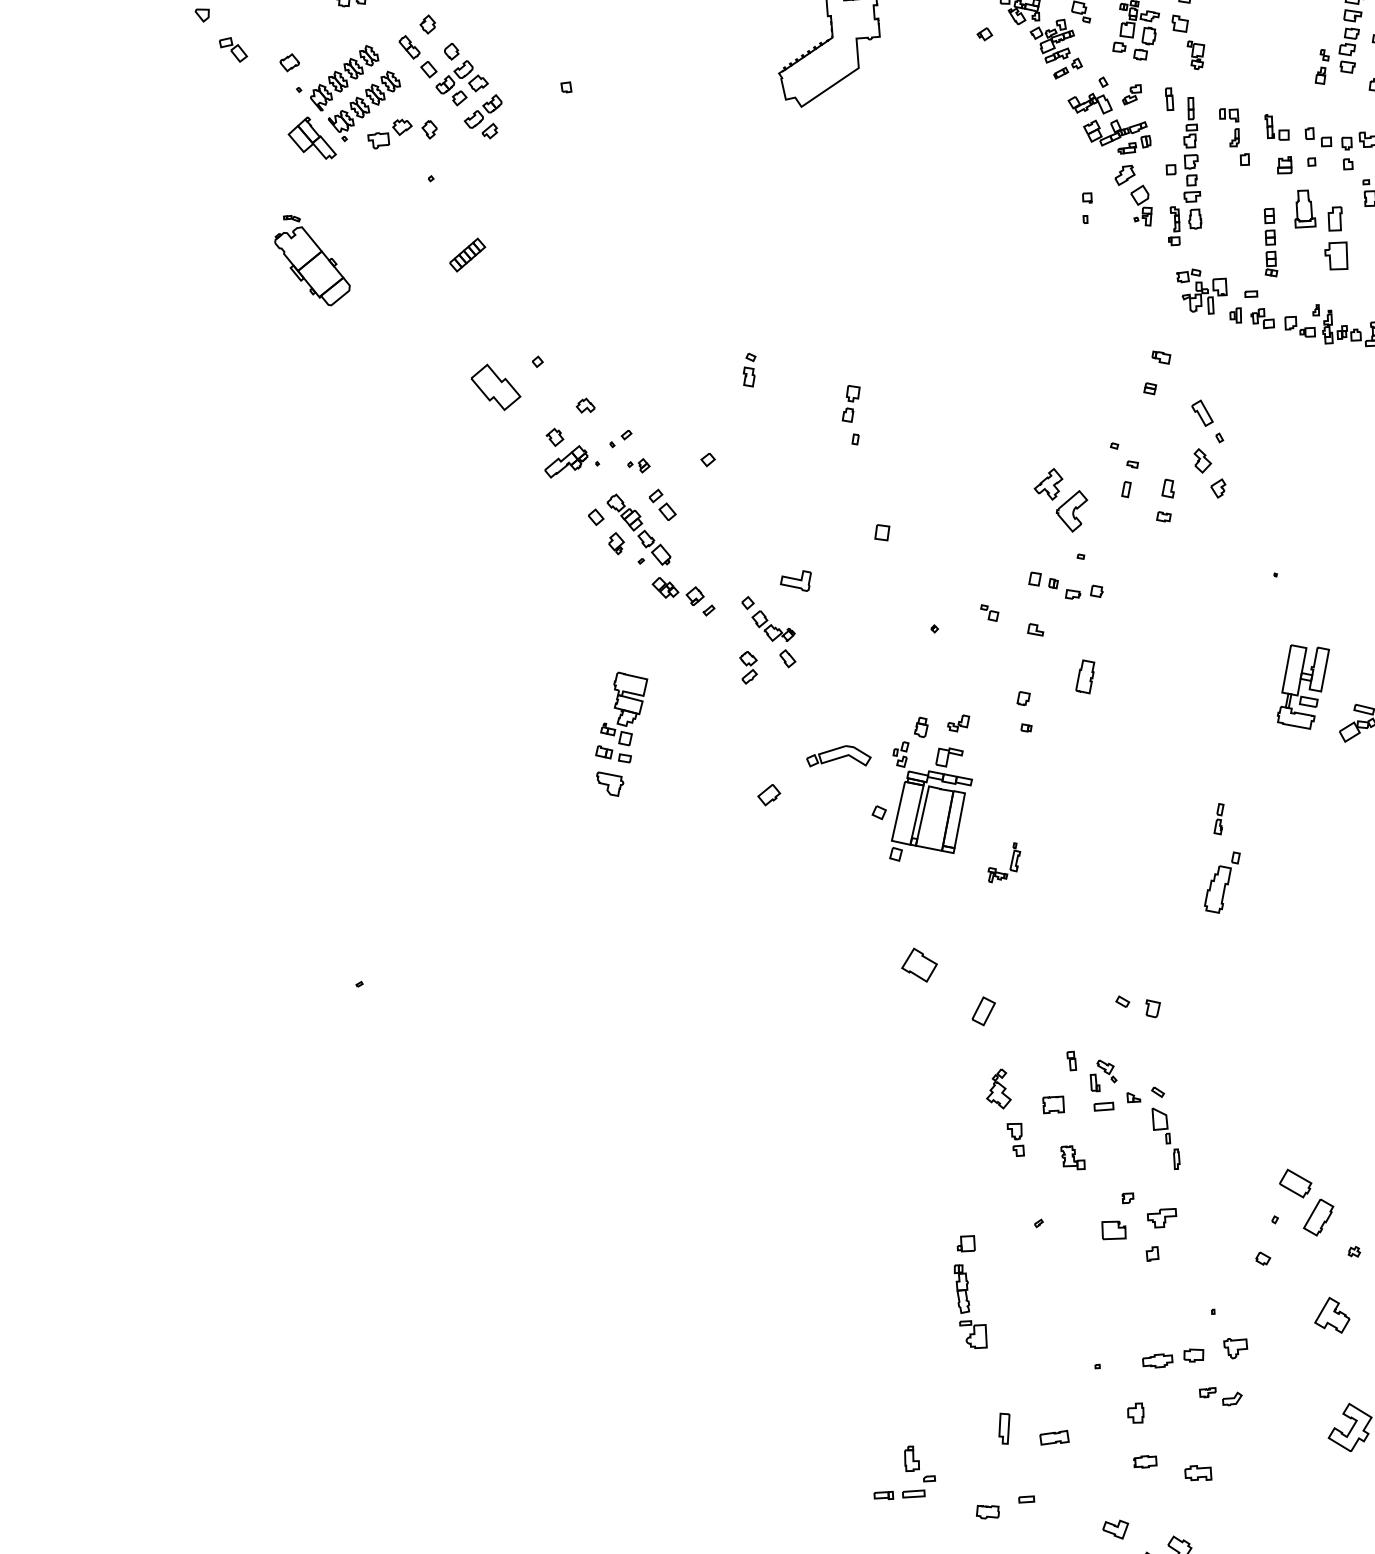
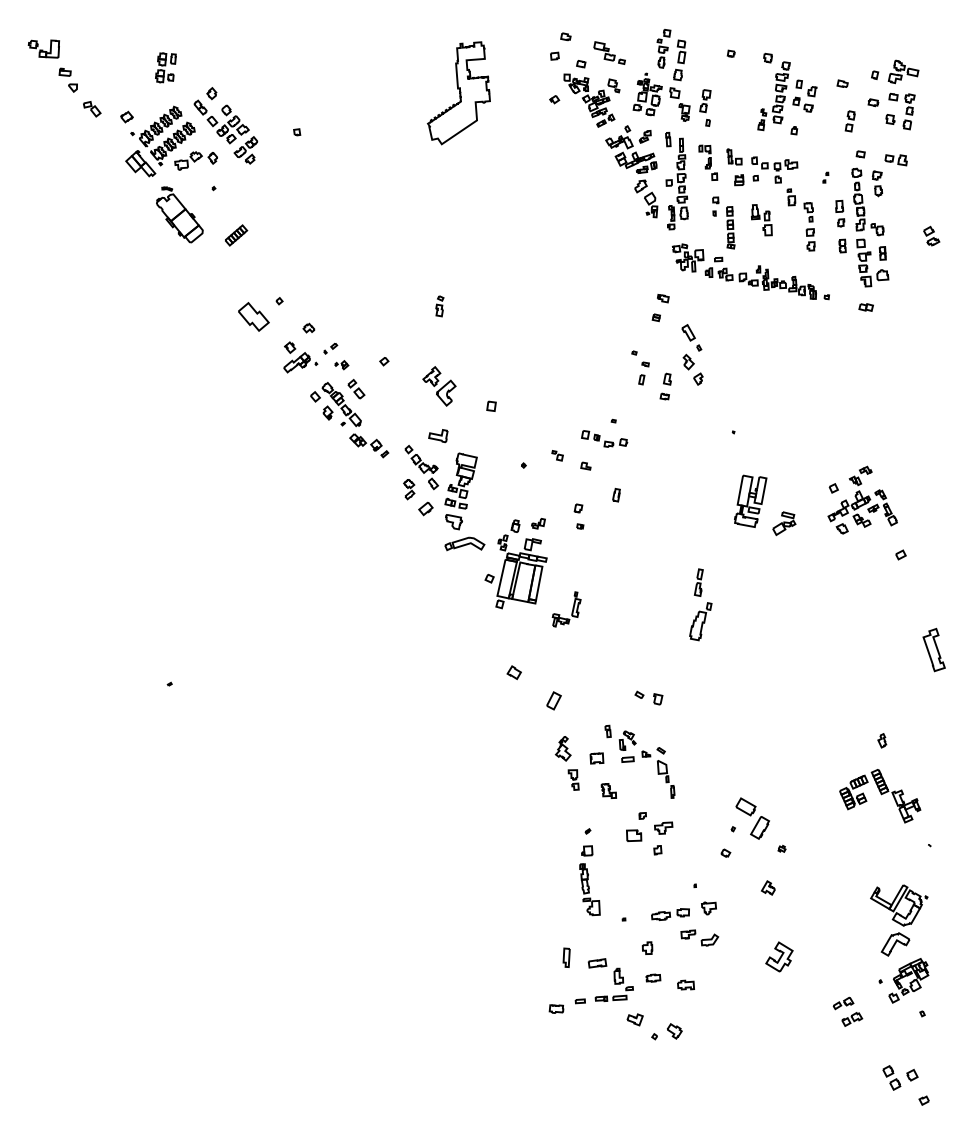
part: (1086, 207) -> (715, 206), moved
part: (1320, 230) -> (761, 220), size x0.62
part: (311, 259) -> (179, 214), moved
part: (749, 370) -> (439, 306), moved
part: (851, 414) -> (705, 107), moved
part: (1060, 500) -> (439, 386), moved
part: (1085, 677) -> (616, 495), size x0.62
part: (620, 734) -> (460, 491), moved
part: (768, 794) -> (425, 508), moved
part: (1218, 818) -> (698, 582), size x1.43
part: (1004, 862) -> (566, 609), size x1.43
part: (918, 965) -> (513, 672), size x0.62
part: (970, 1291) -> (589, 880), moved
part: (1332, 1314) -> (768, 887), size x0.62
part: (1220, 1395) -> (699, 937), size x1.43
part: (903, 1472) -> (613, 984), moved

